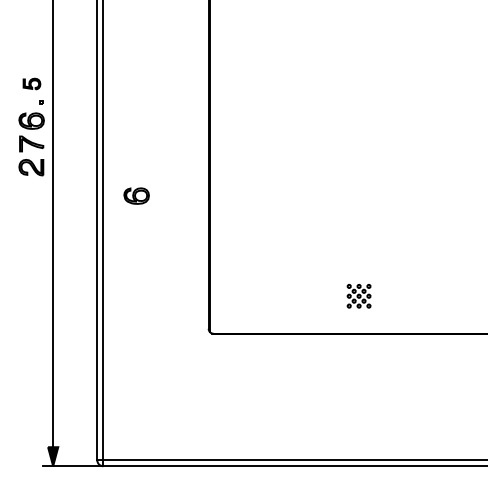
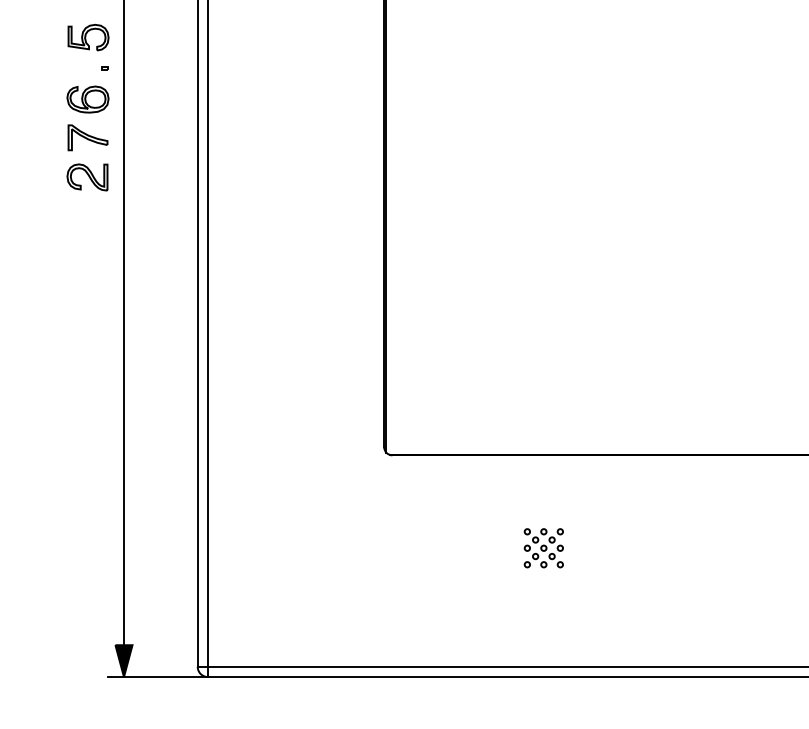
part: (31, 83) -> (87, 36), size x1.43
part: (136, 195) -> (263, 224), removed
part: (358, 296) -> (542, 548), moved

